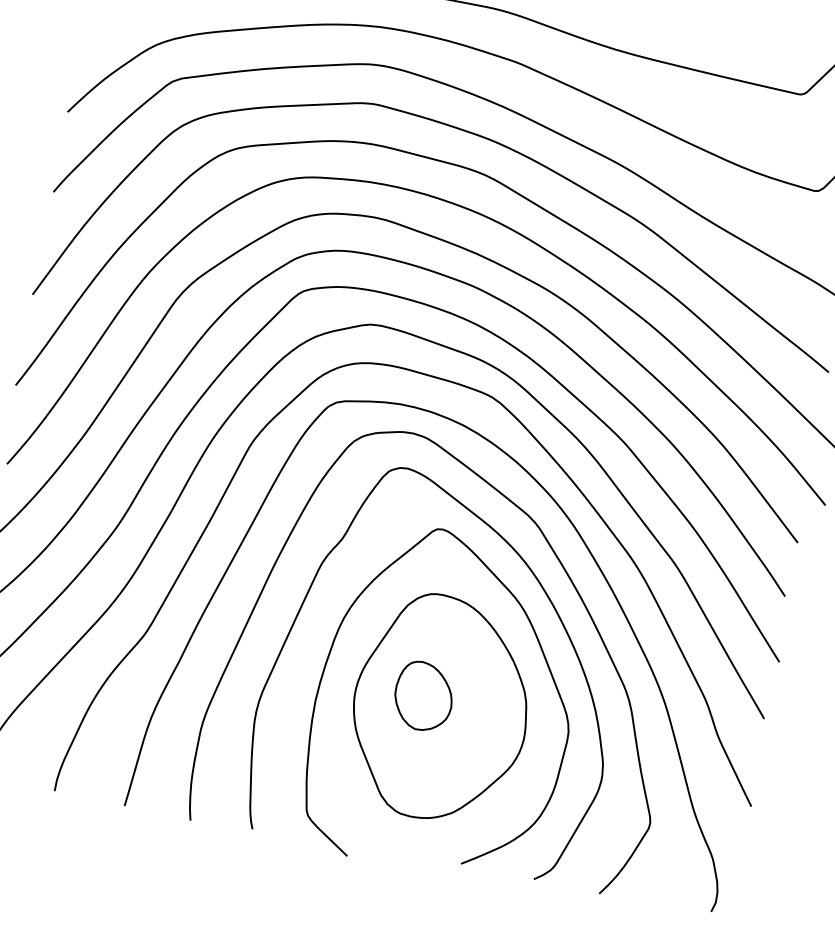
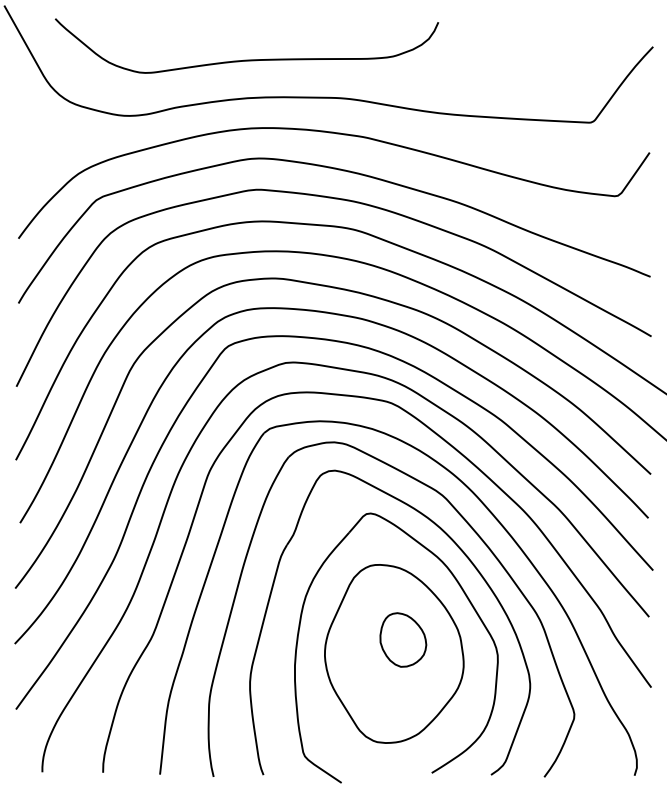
part: (424, 695) -> (403, 639), moved

